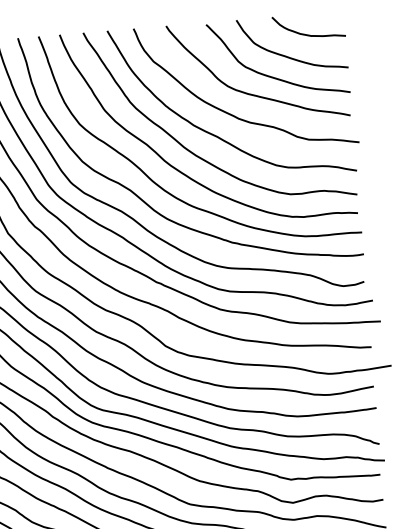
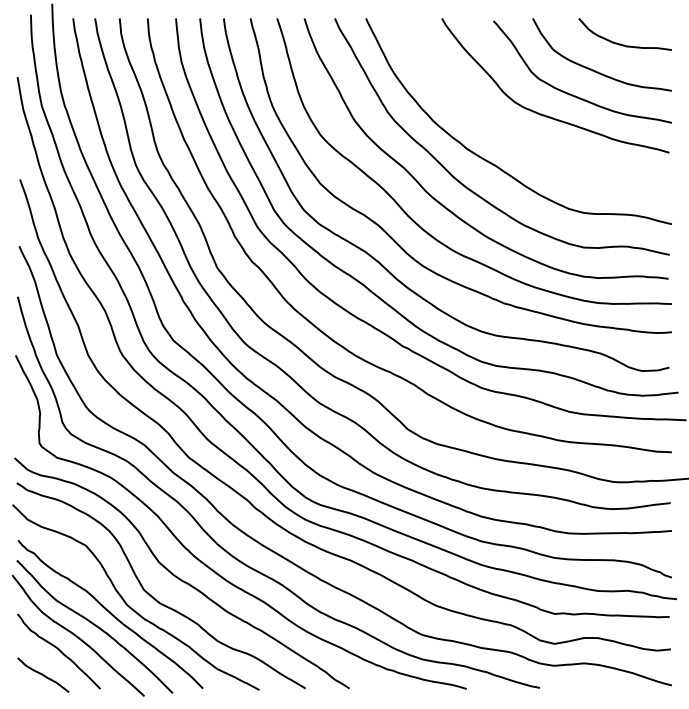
curve: (230, 113) -> (515, 137), removed

